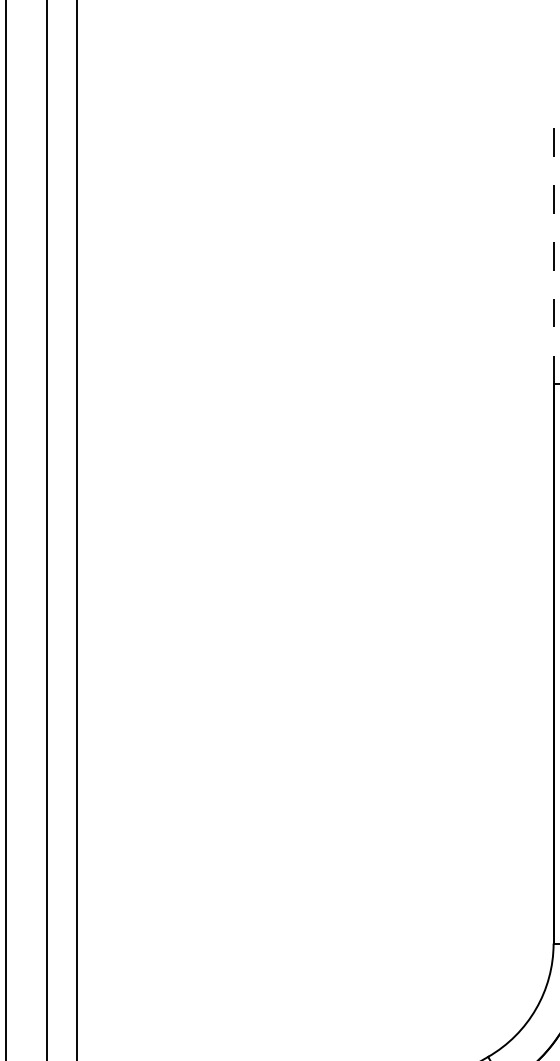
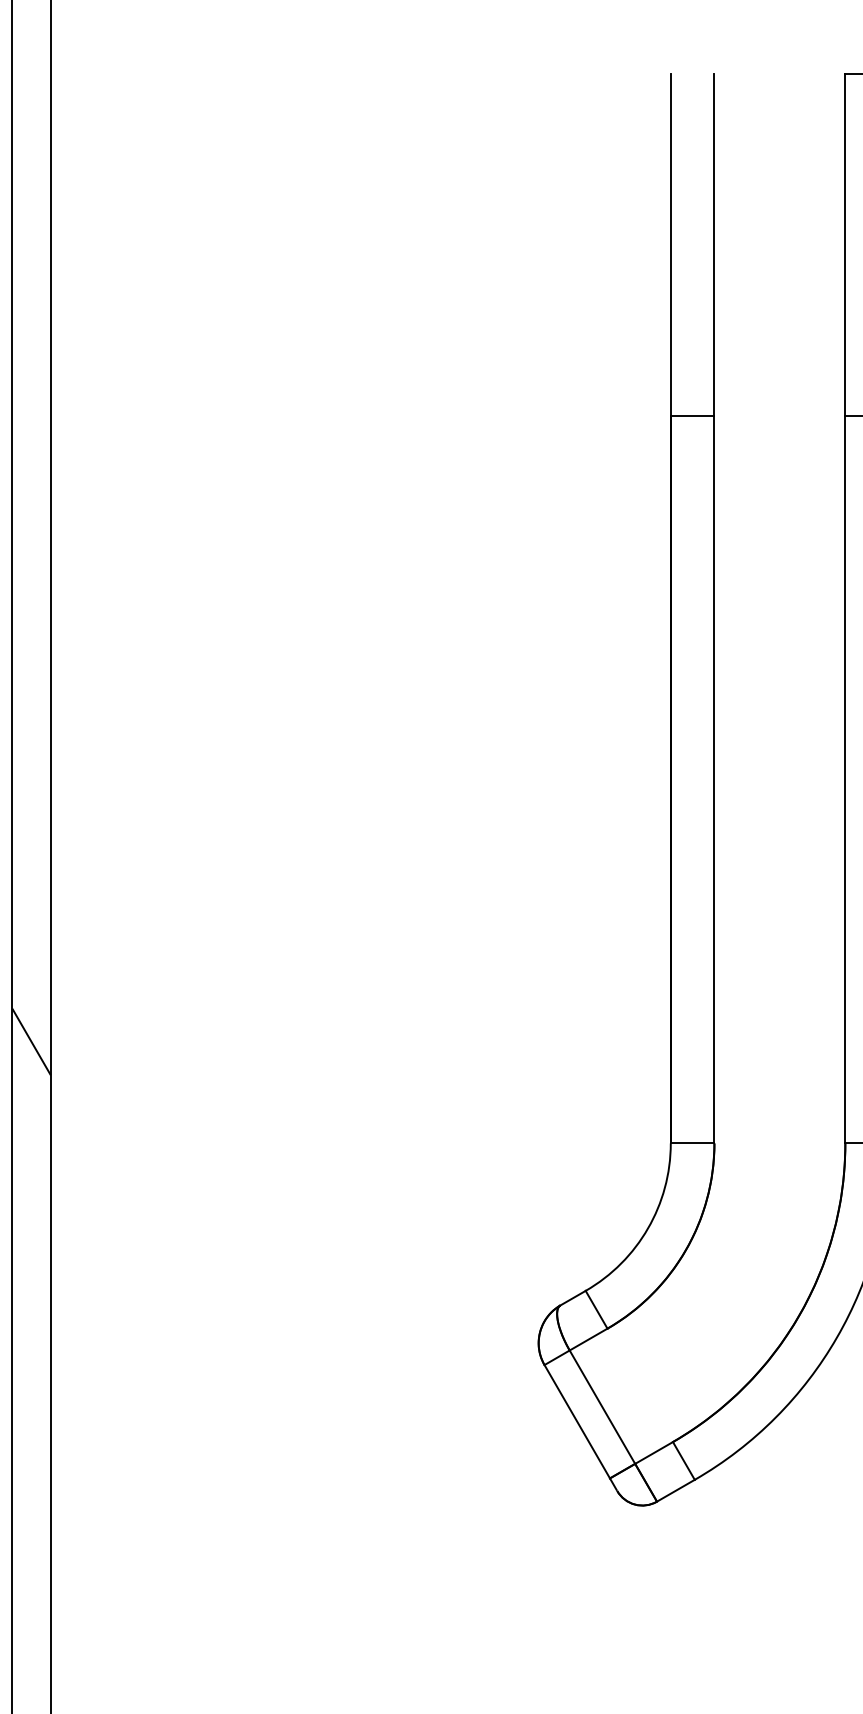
line: (553, 252) -> (670, 244), dashed -> solid
hatch: (61, 865) -> (31, 1041), added

